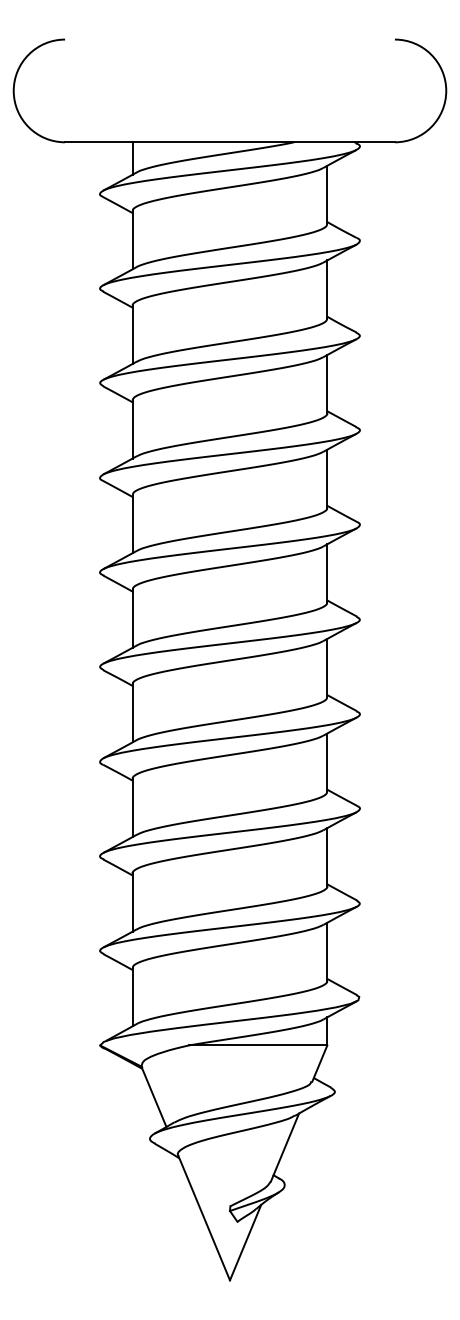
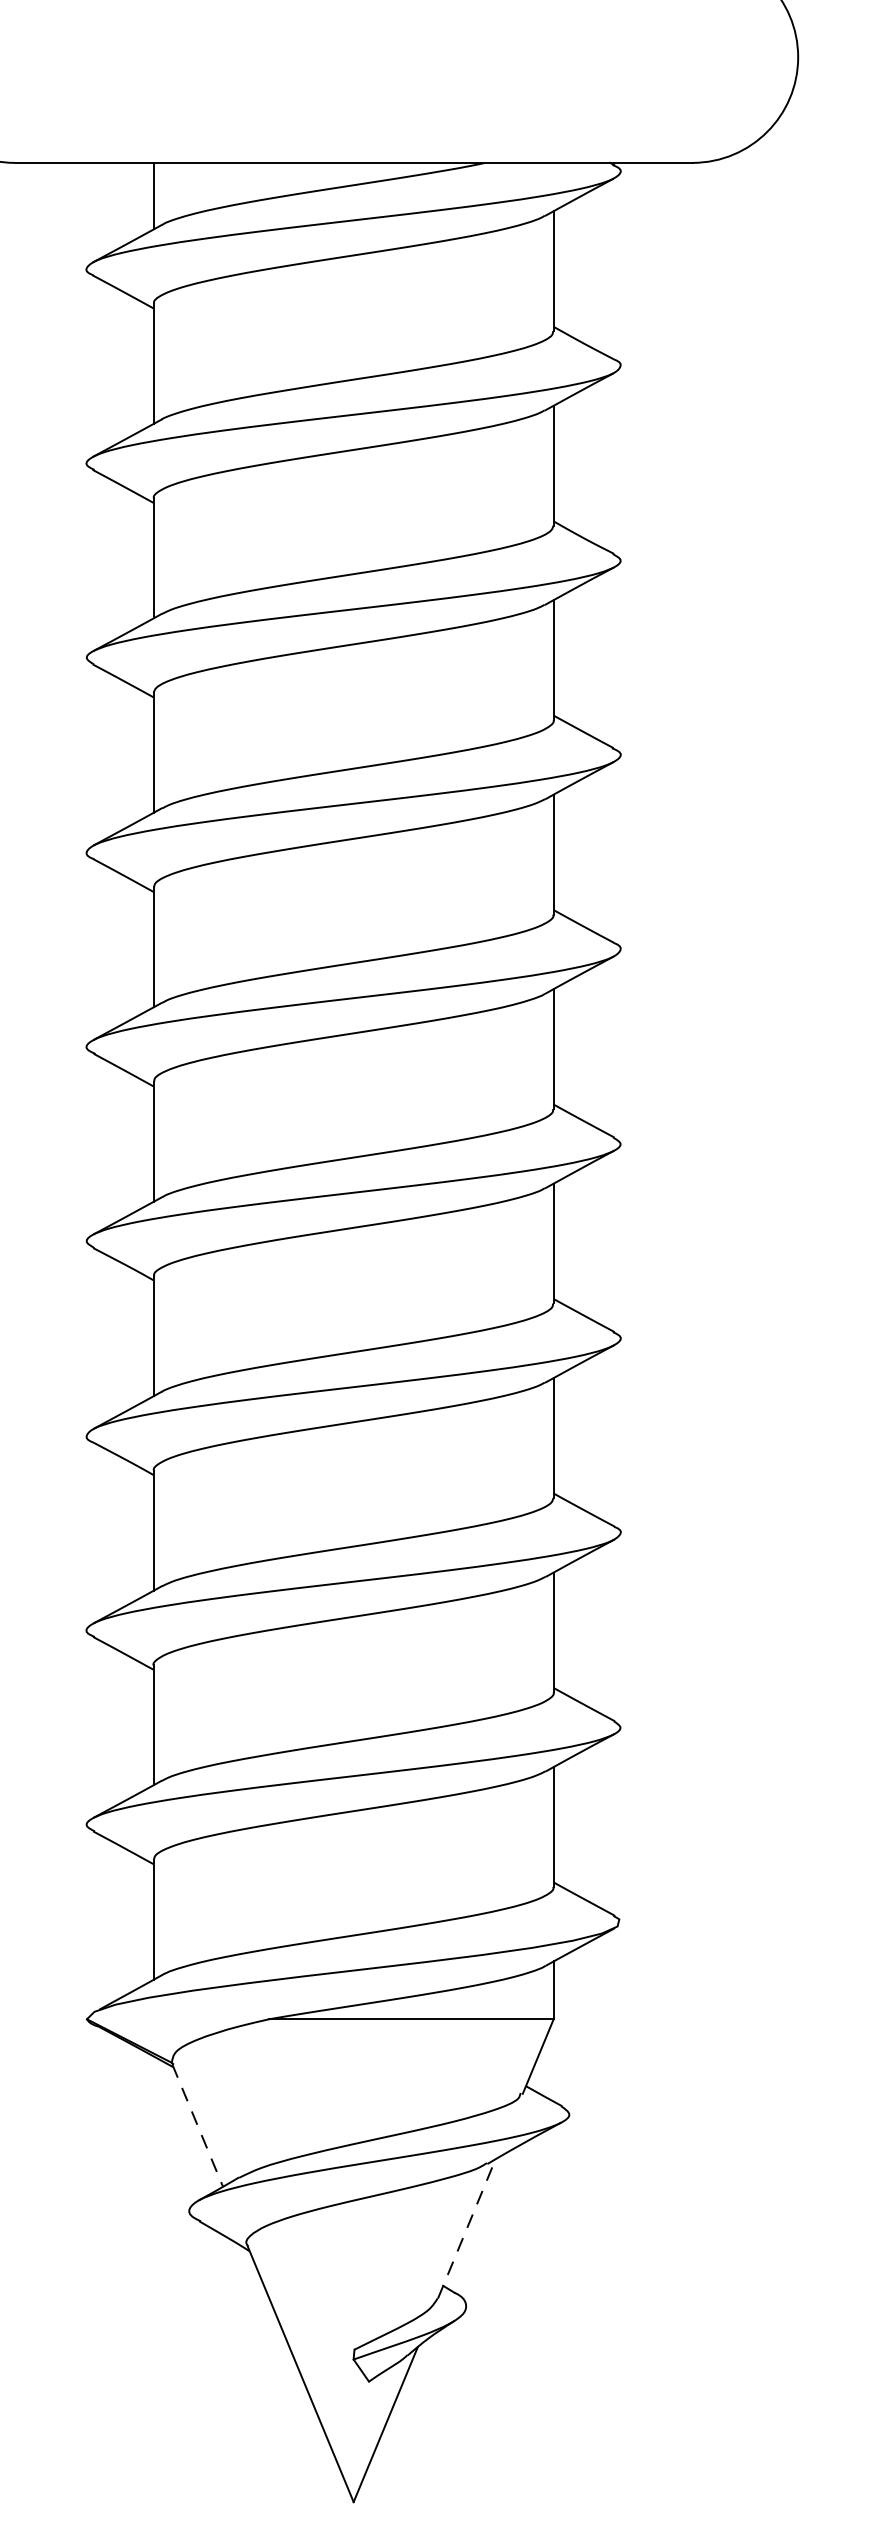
line: (154, 1097) -> (198, 2126), solid -> dashed
line: (285, 1147) -> (467, 2228), solid -> dashed

